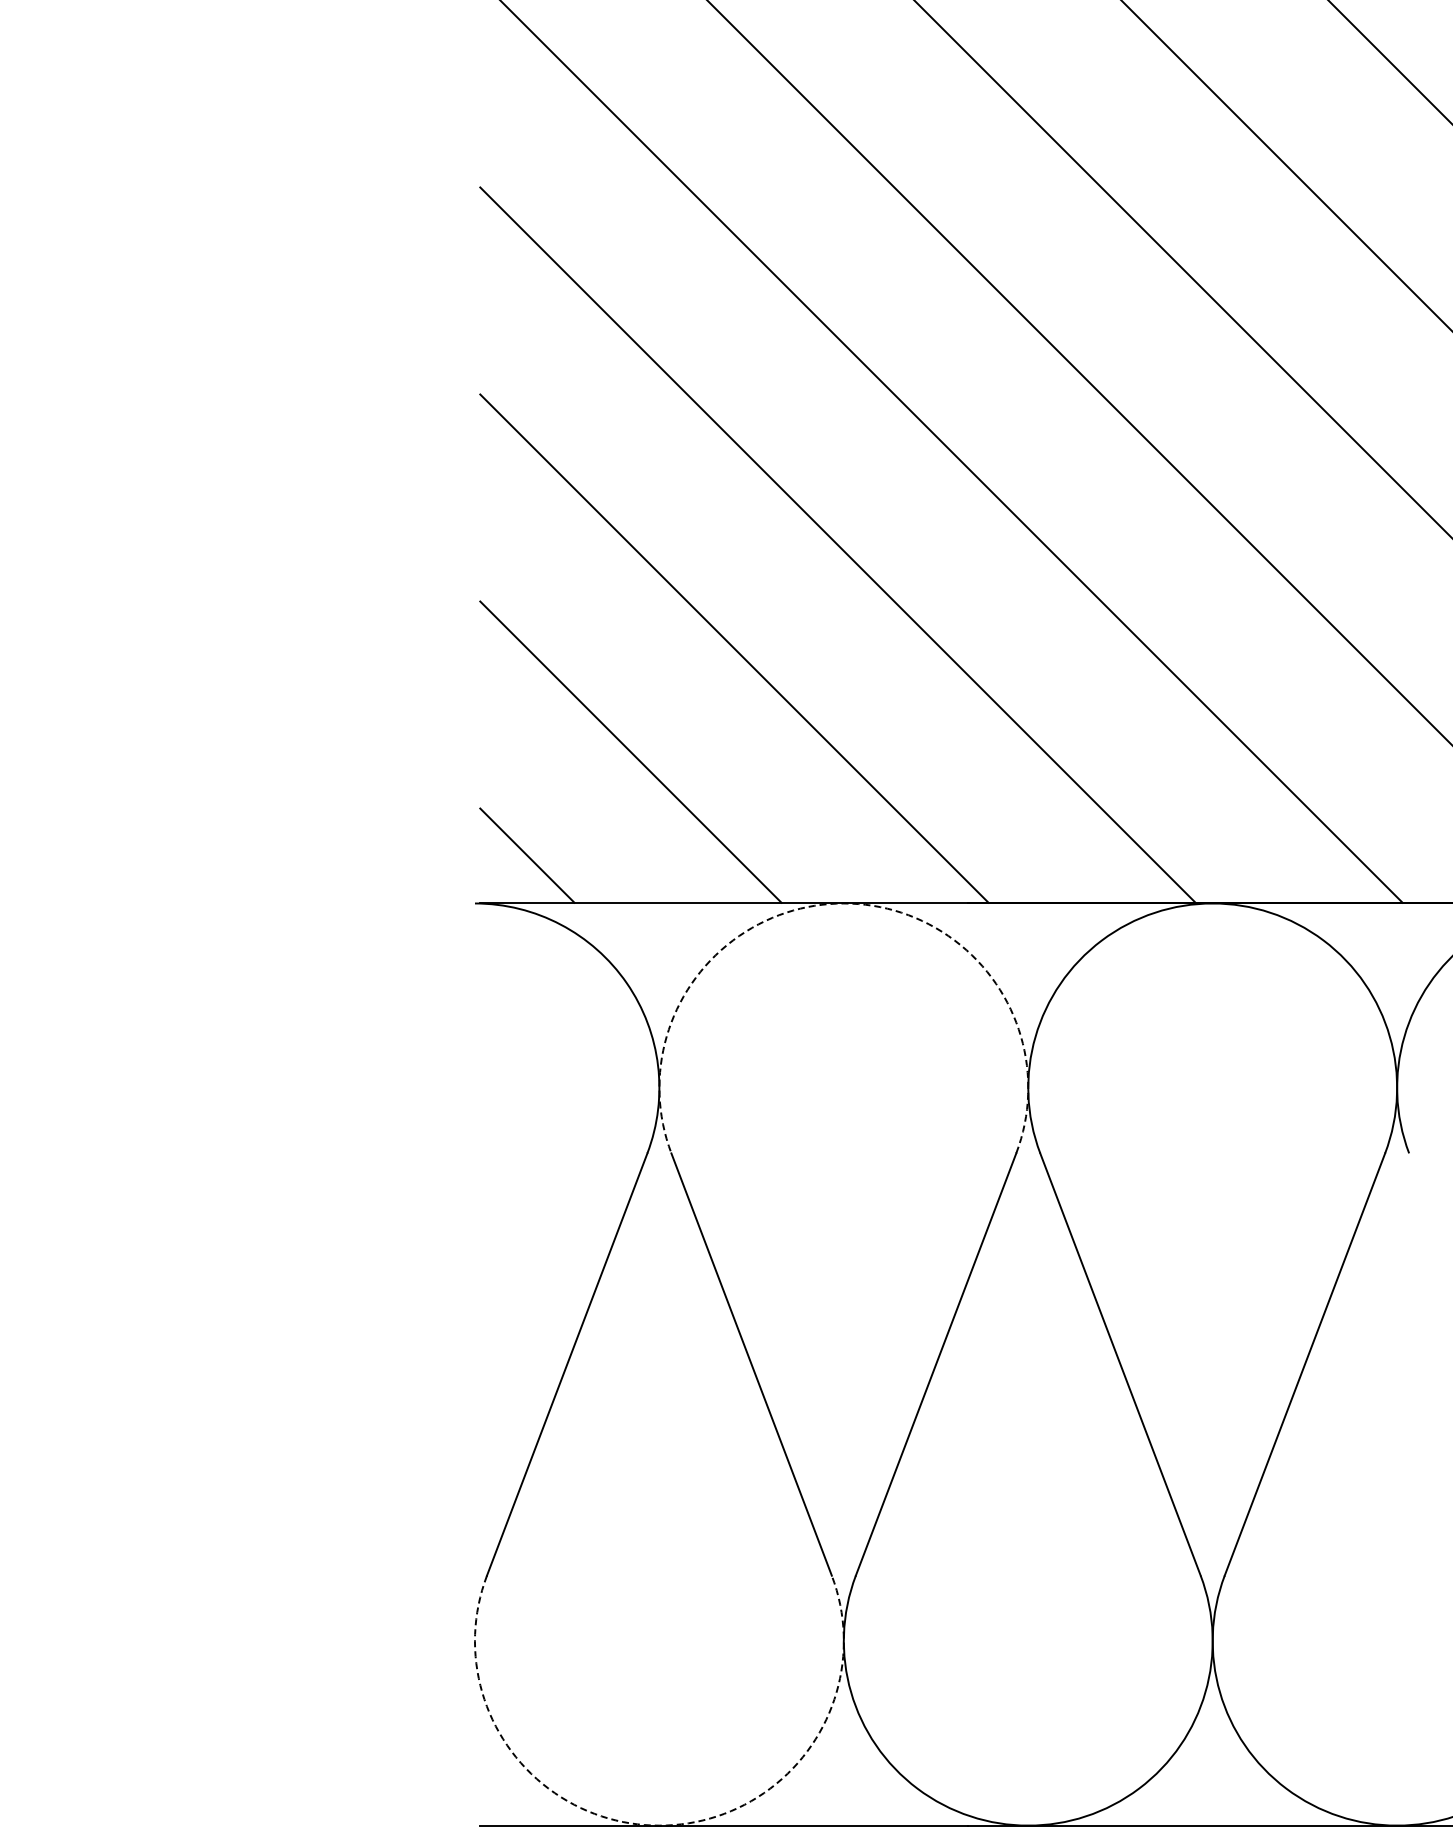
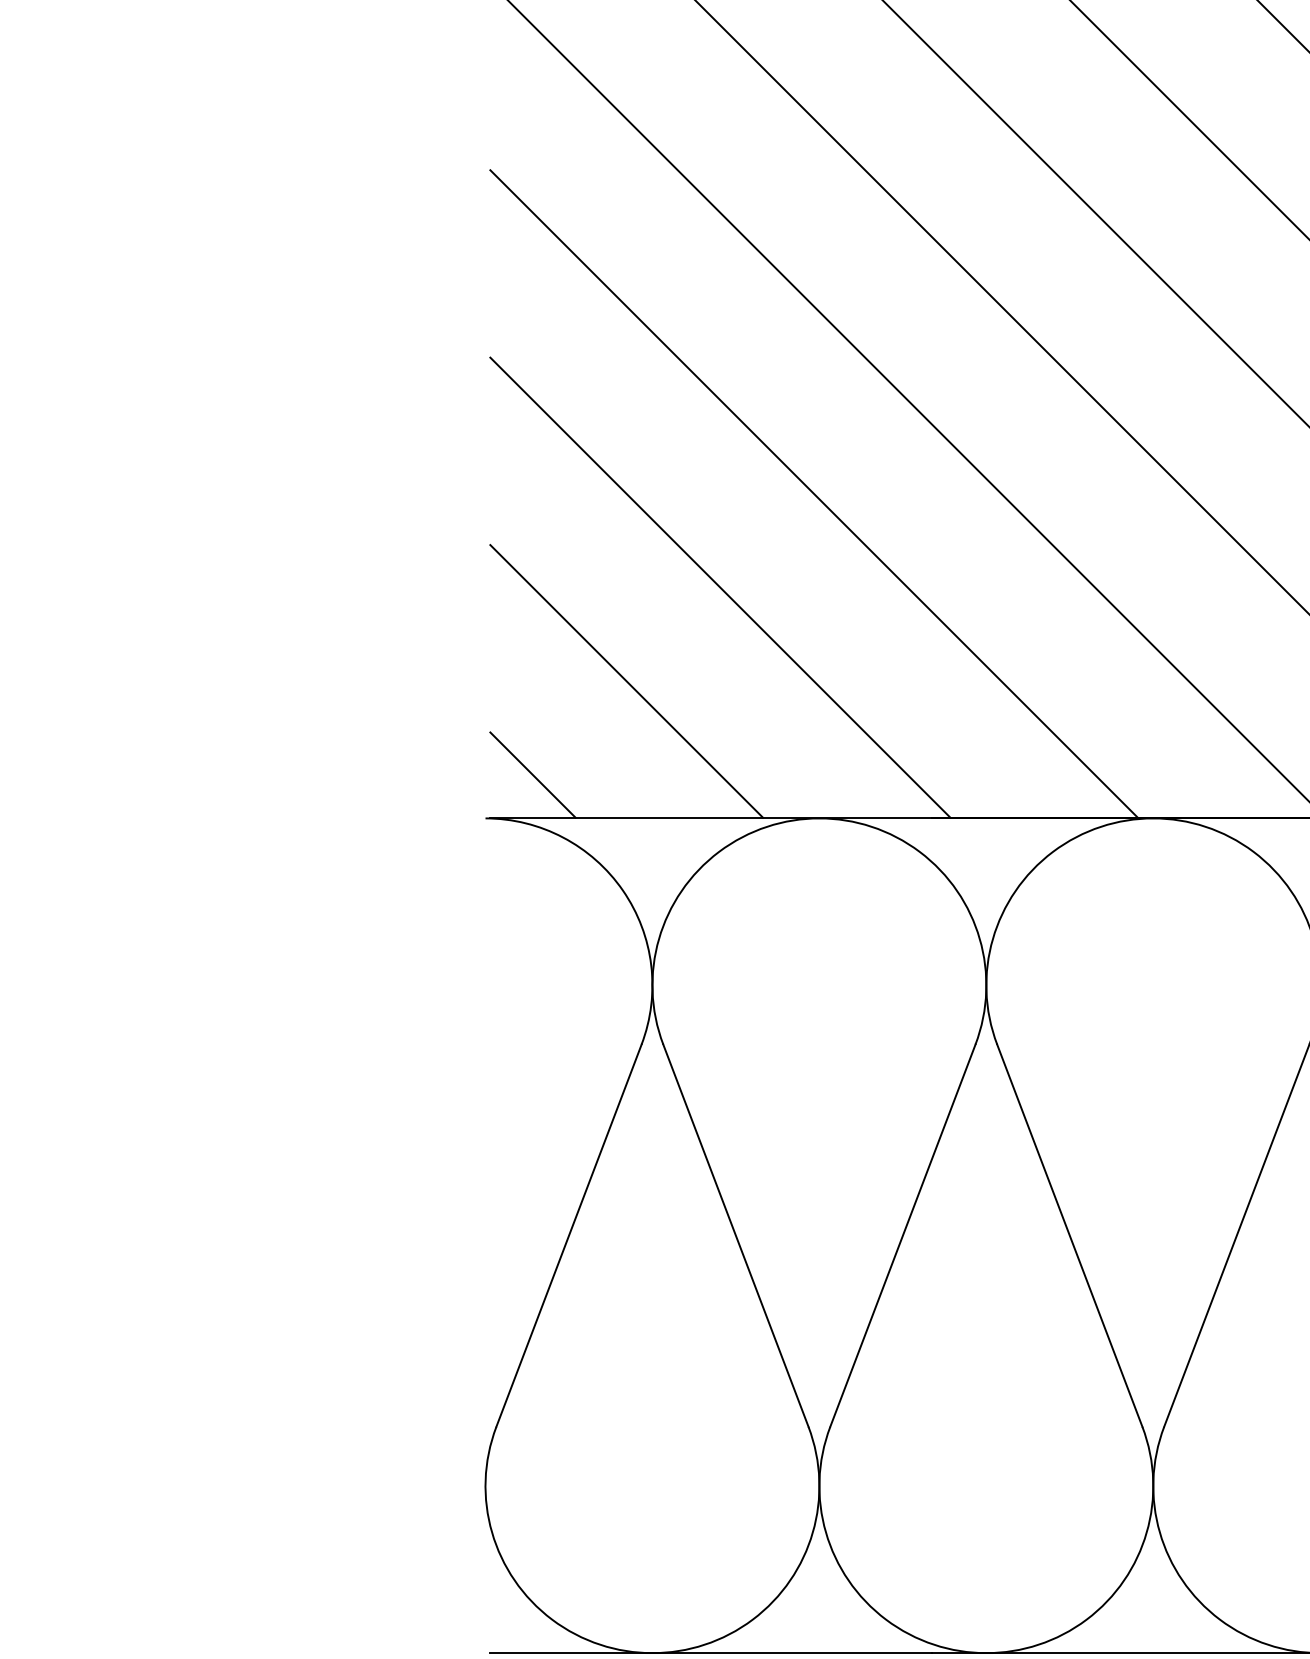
arc: (843, 903) -> (819, 818), dashed -> solid
arc: (659, 1825) -> (652, 1653), dashed -> solid

